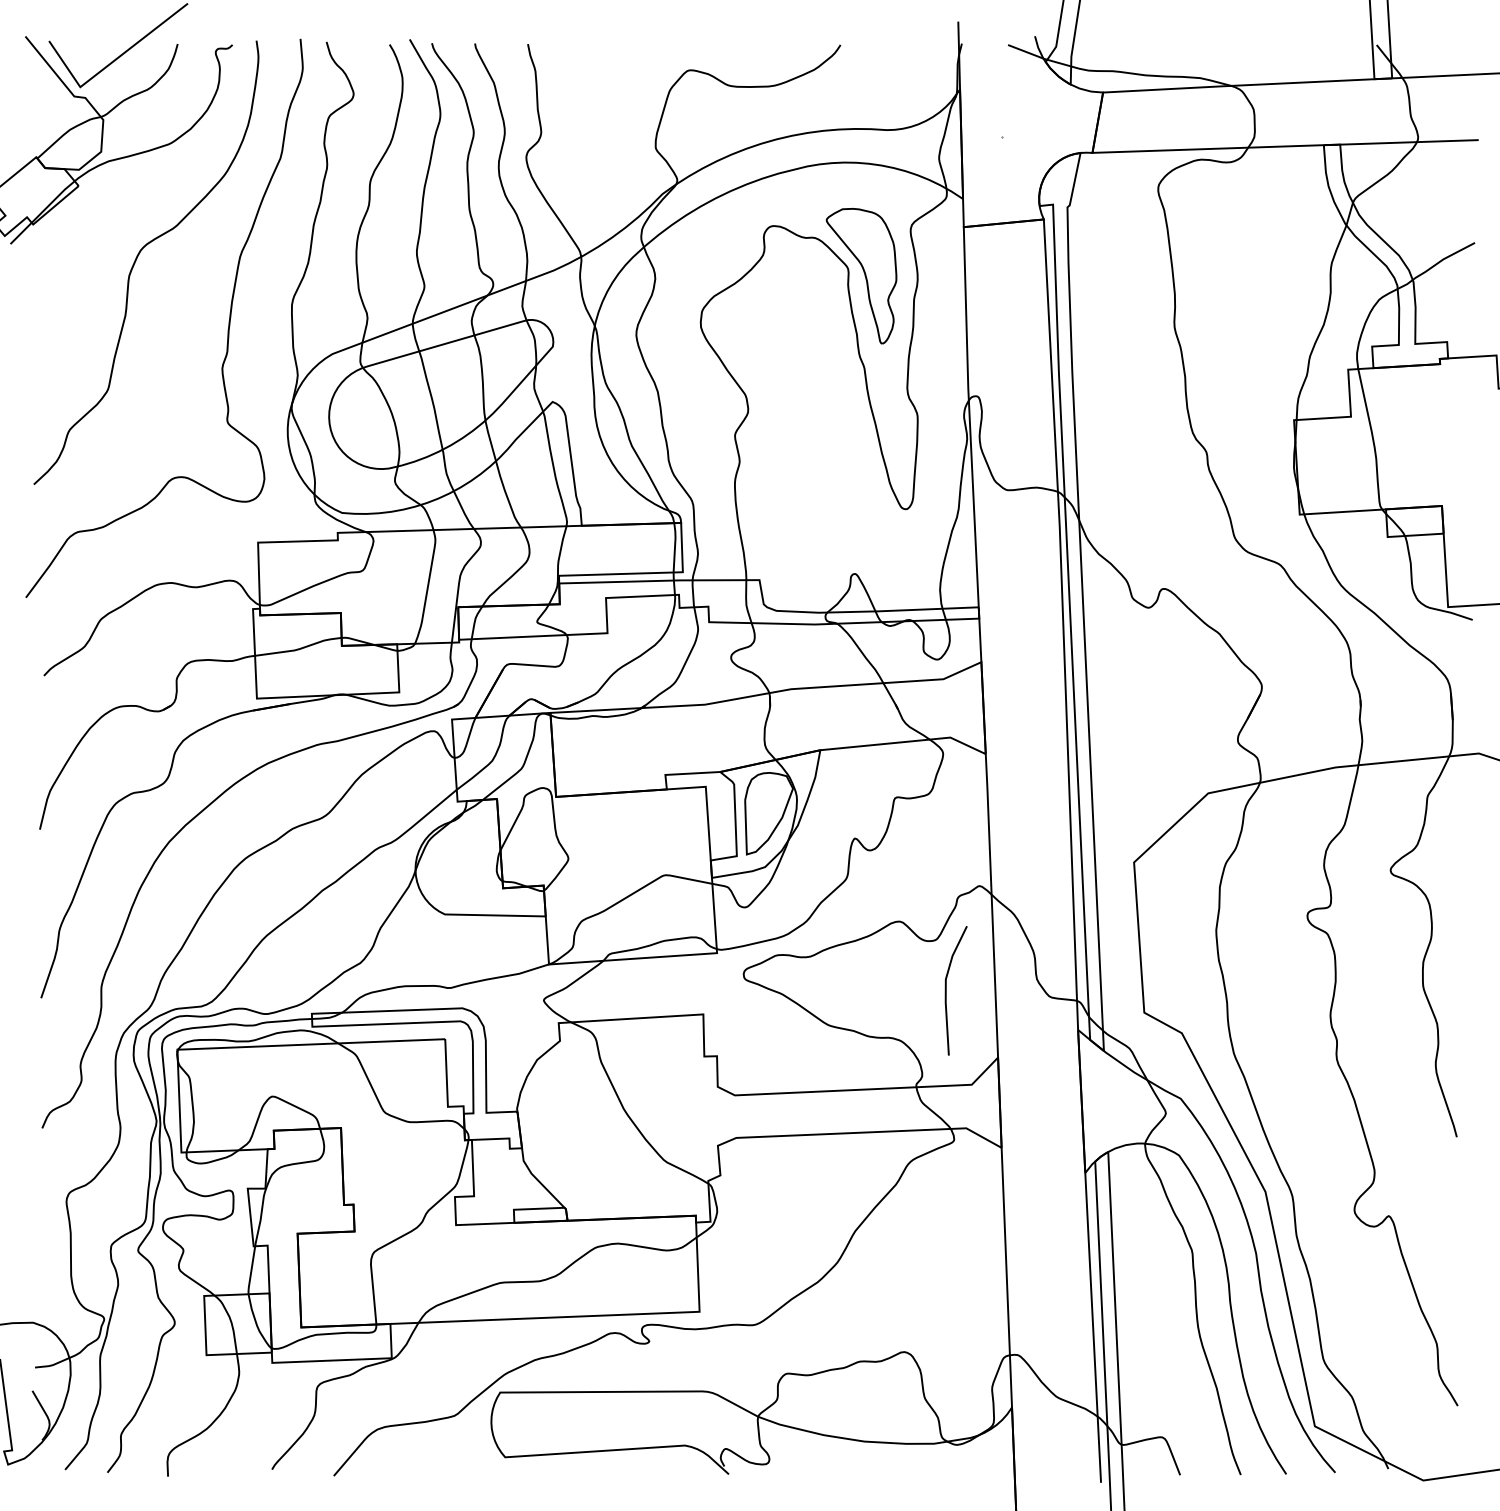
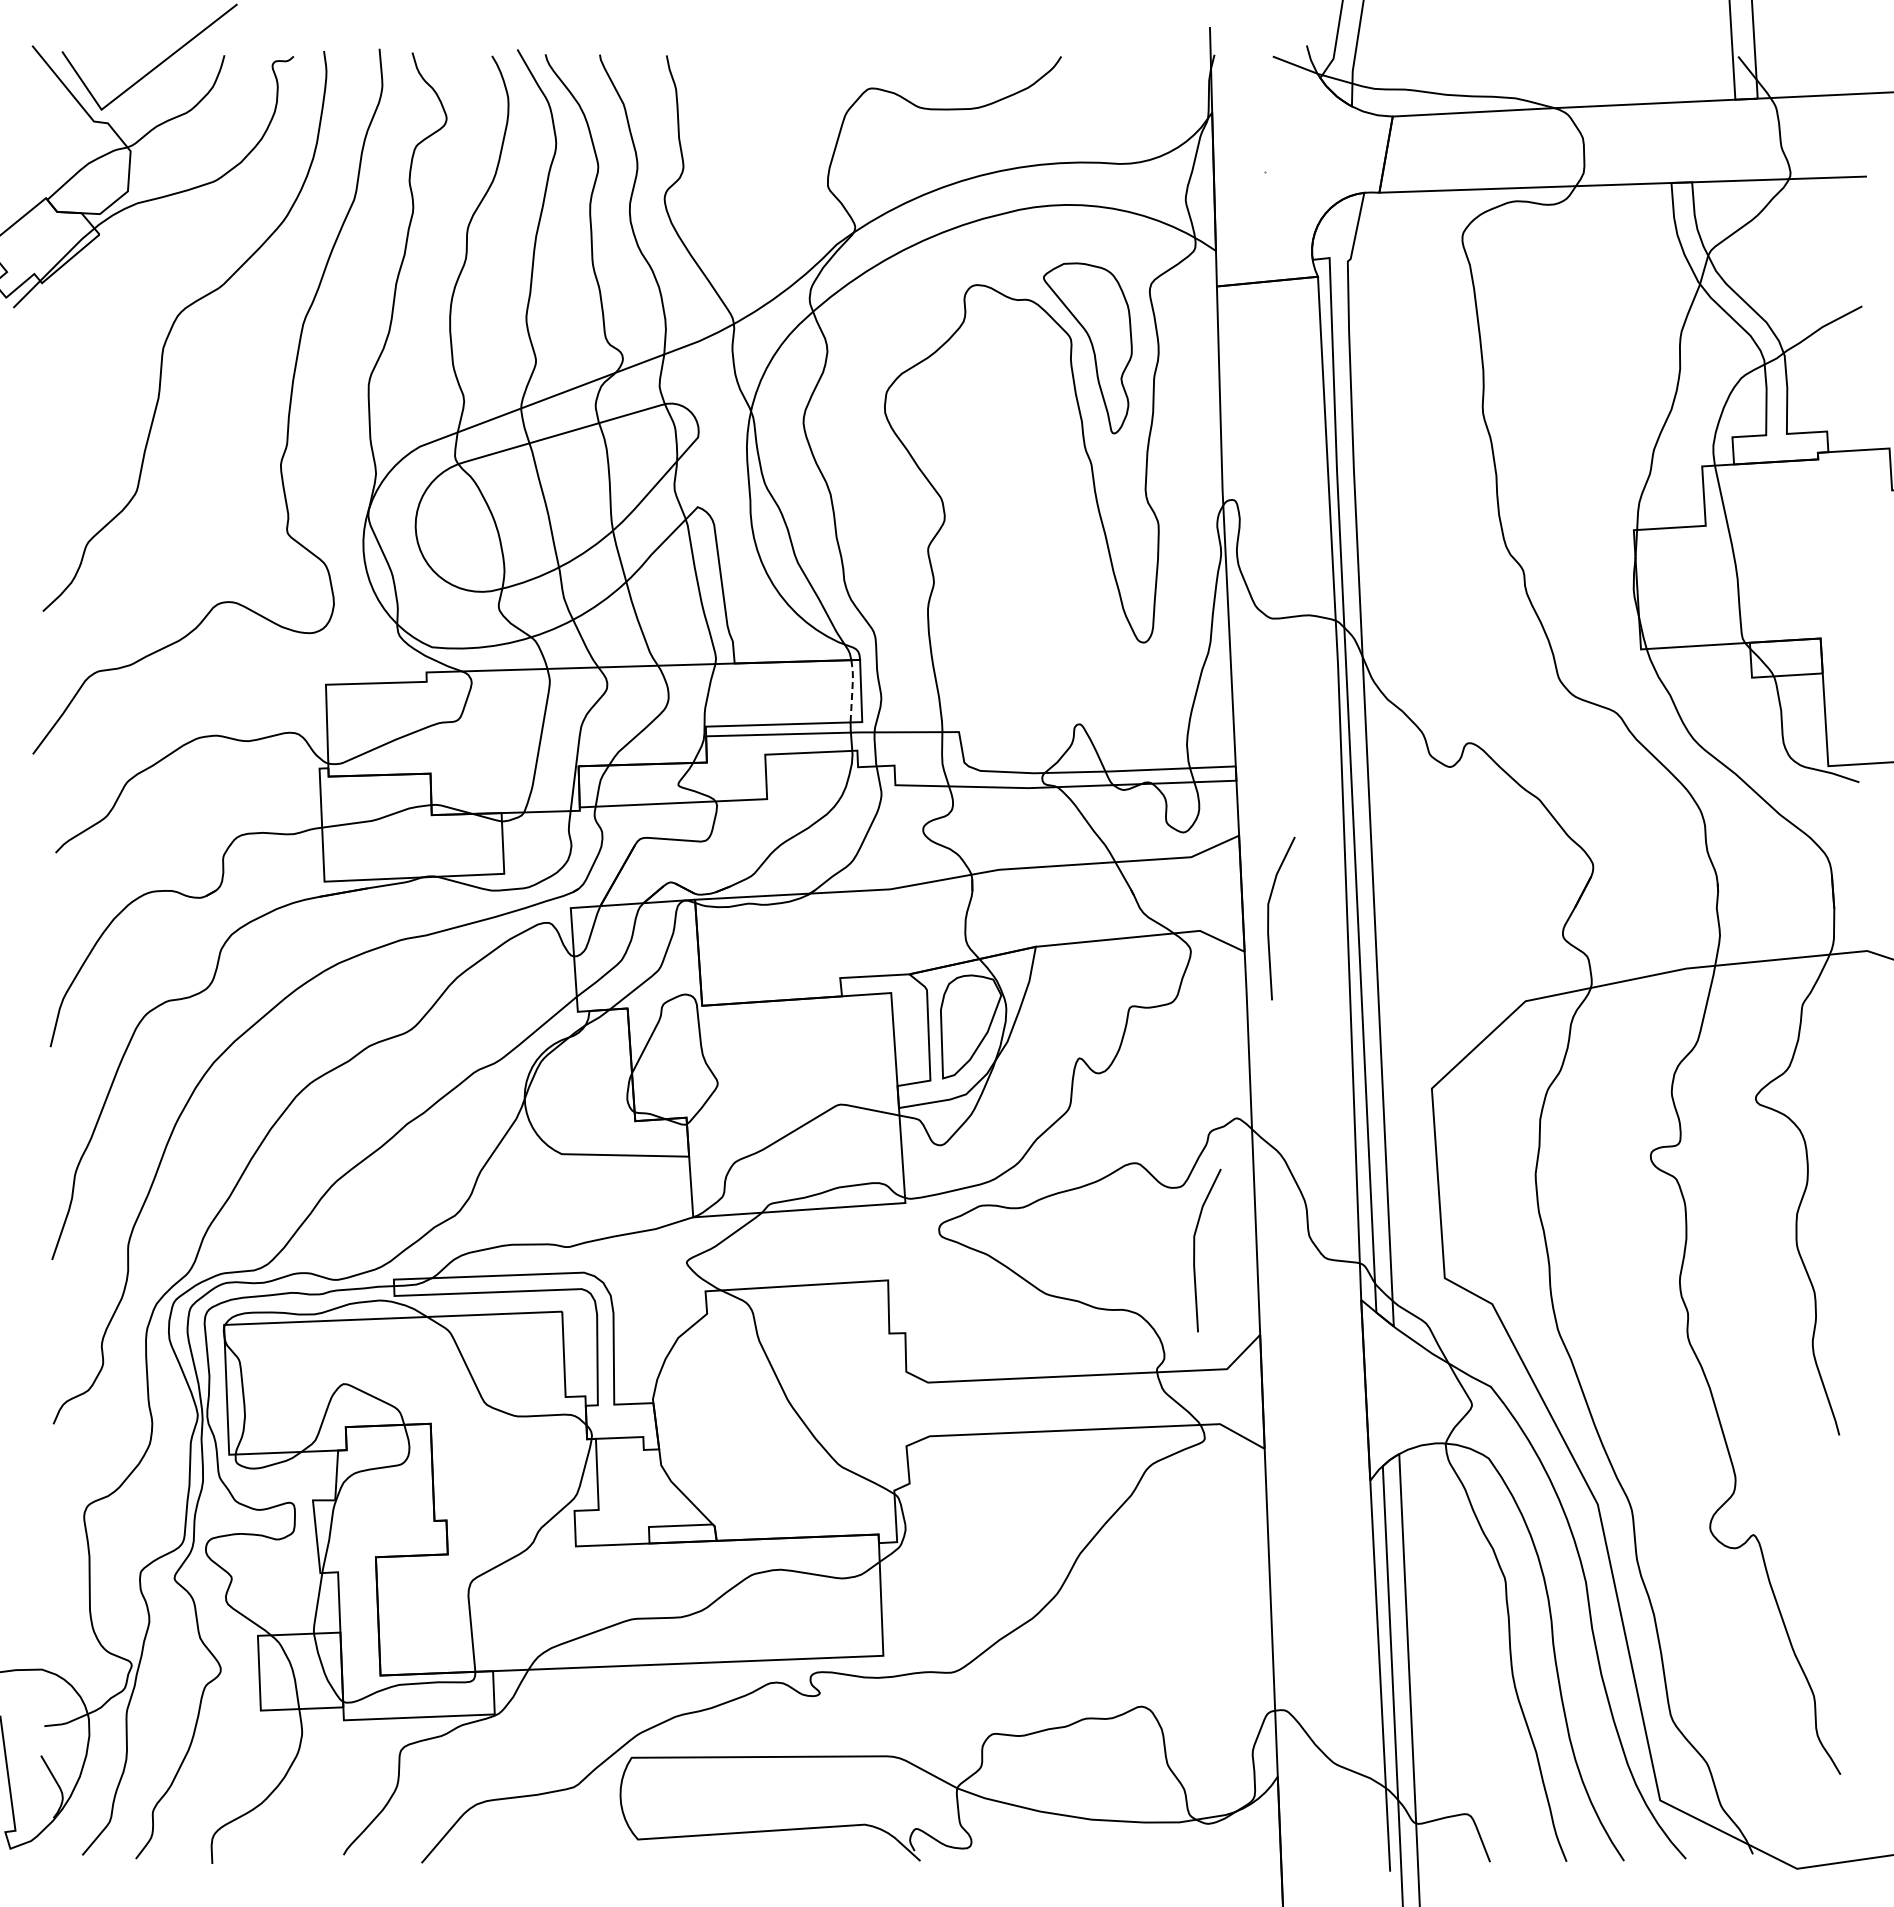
line: (675, 546) -> (852, 689), solid -> dashed
line: (1005, 727) -> (1269, 918), added

